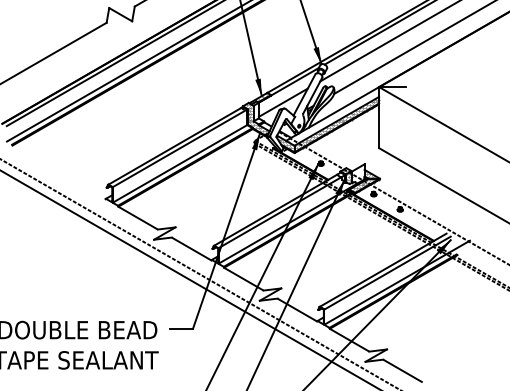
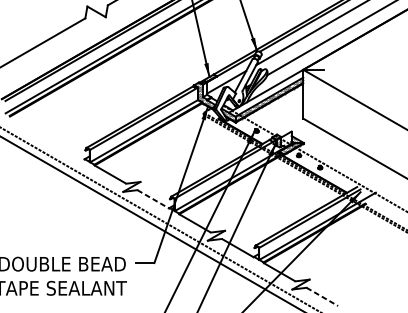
line: (191, 248) -> (153, 198), solid -> dashed
line: (402, 371) -> (321, 297), solid -> dashed

